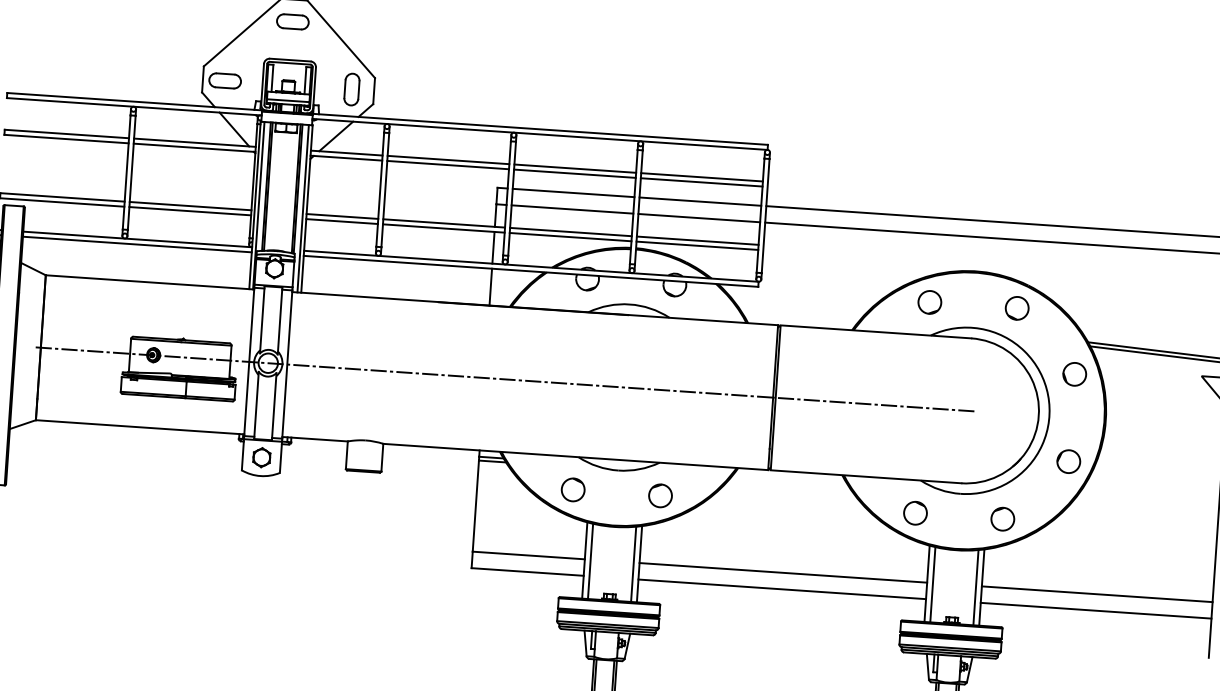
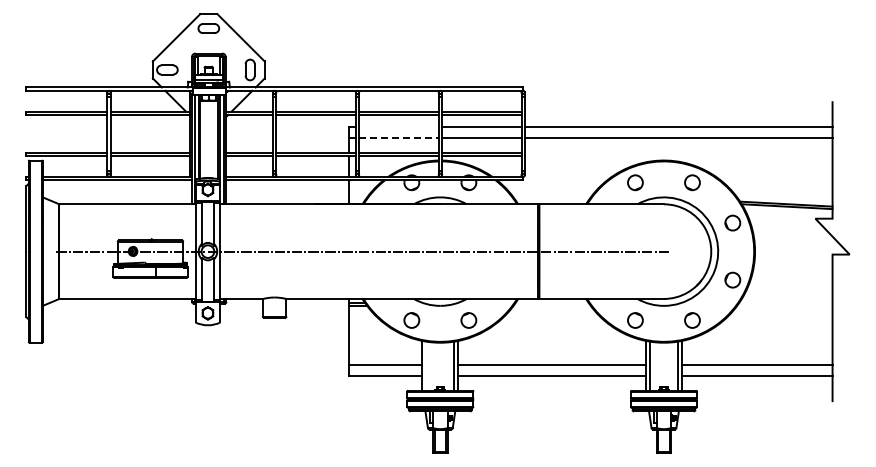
line: (572, 193) -> (398, 127), removed
line: (571, 209) -> (398, 138), solid -> dashed
line: (590, 560) -> (426, 365), removed

